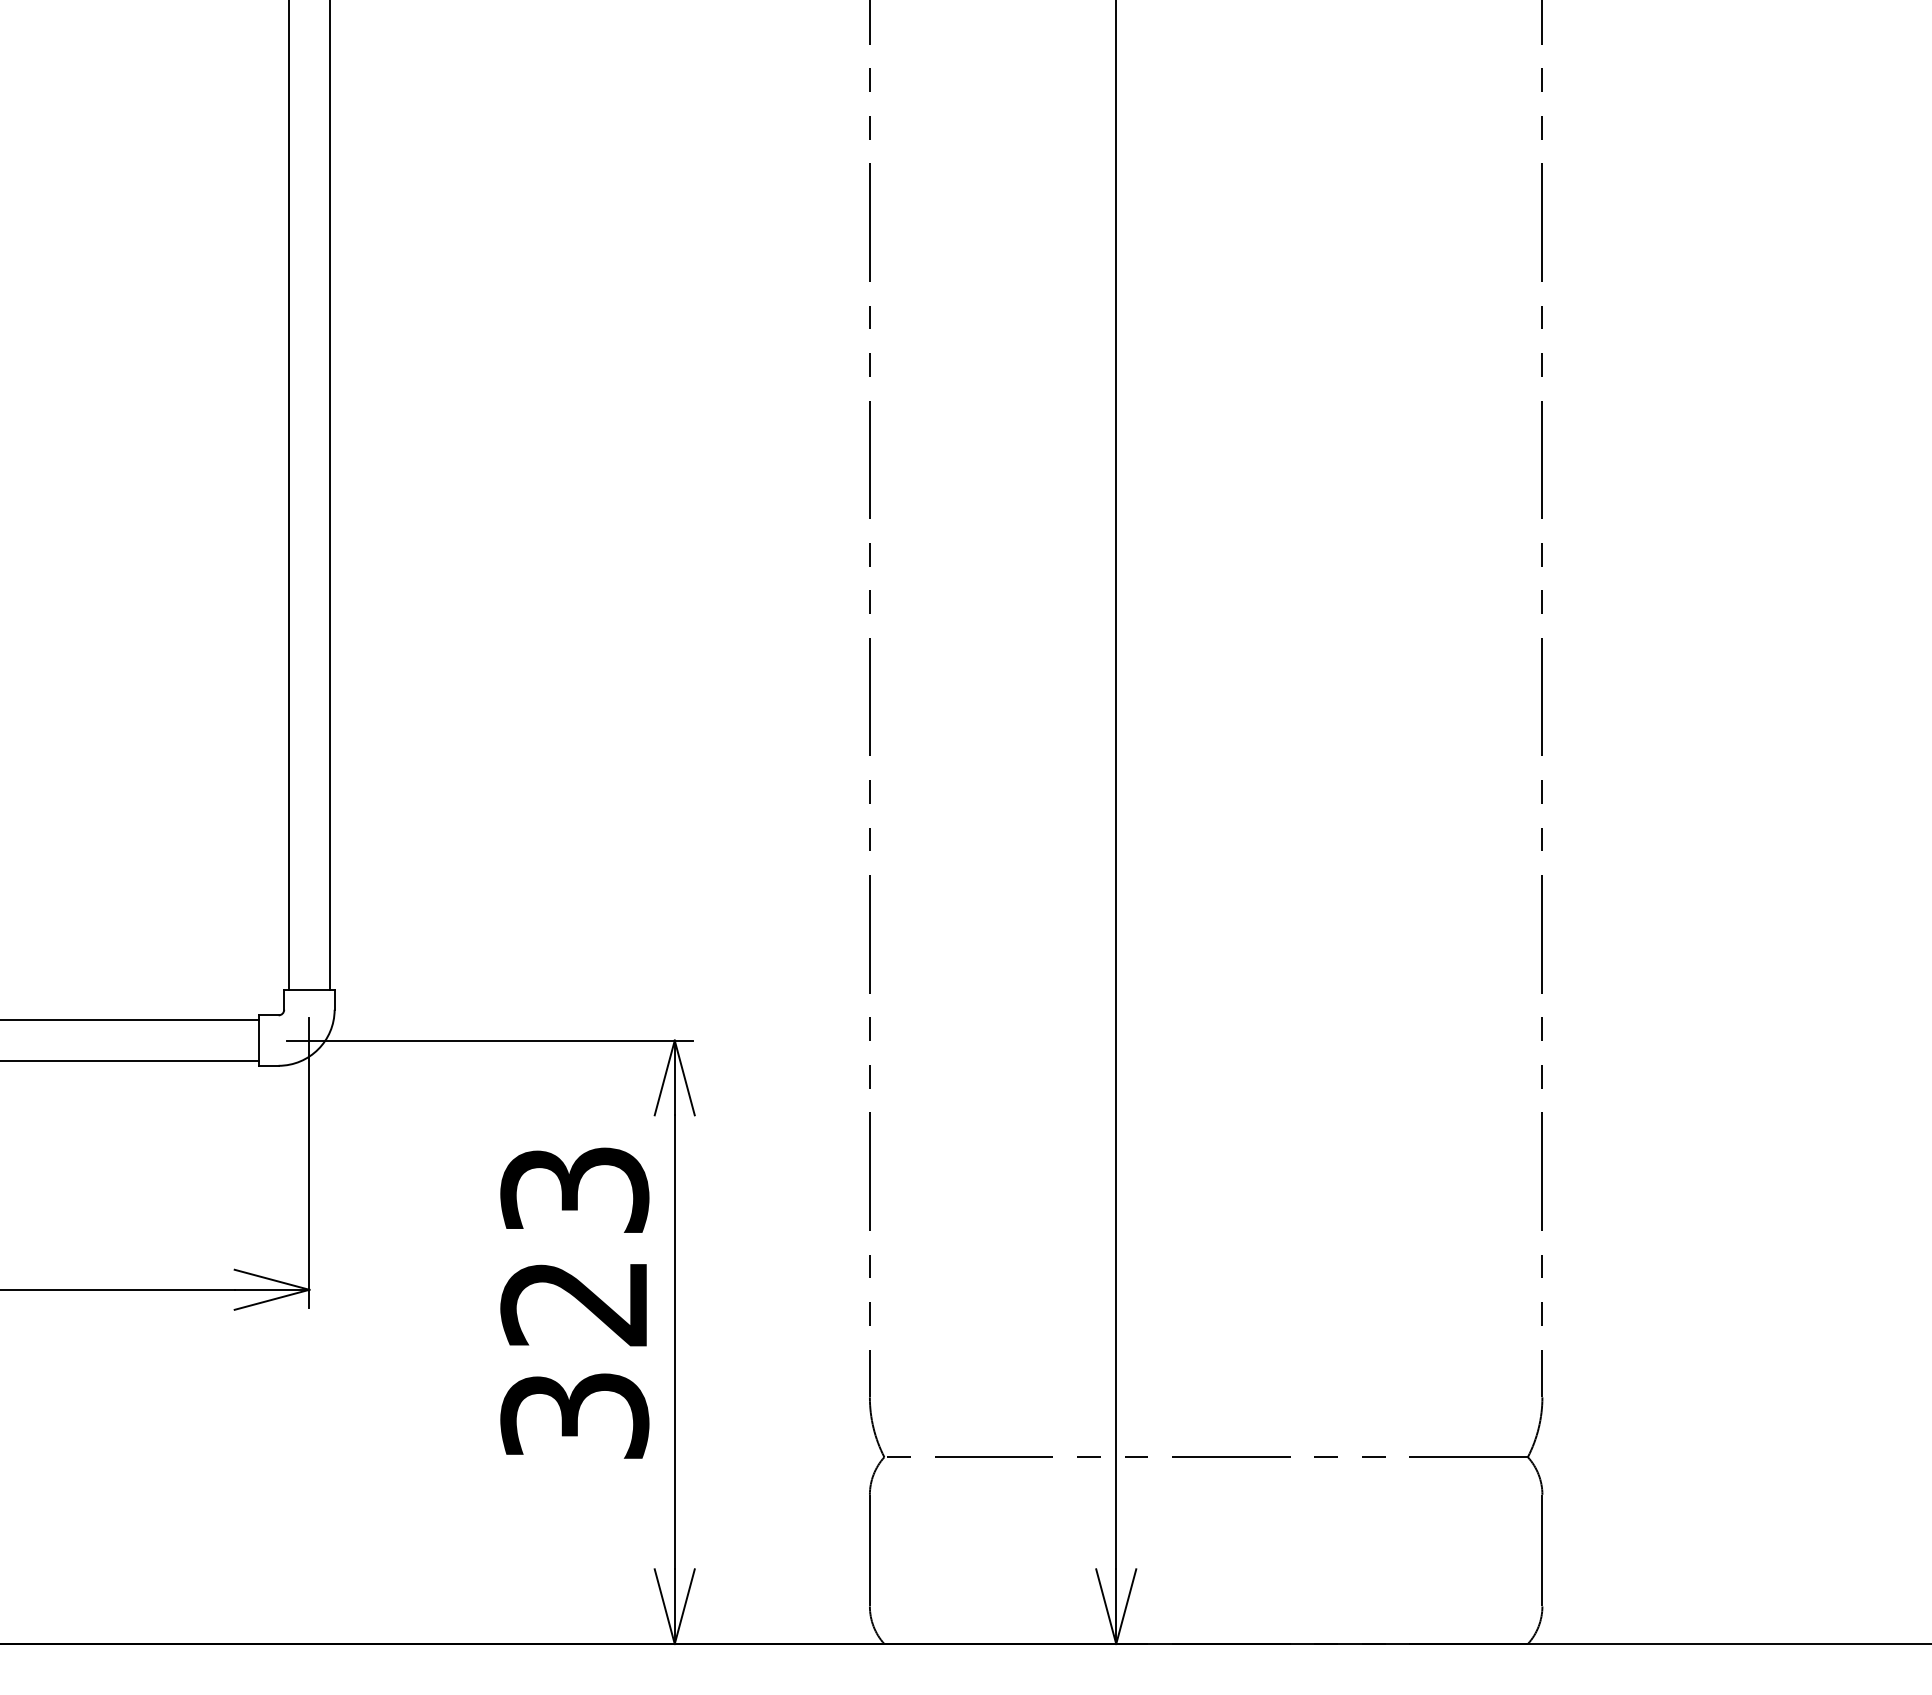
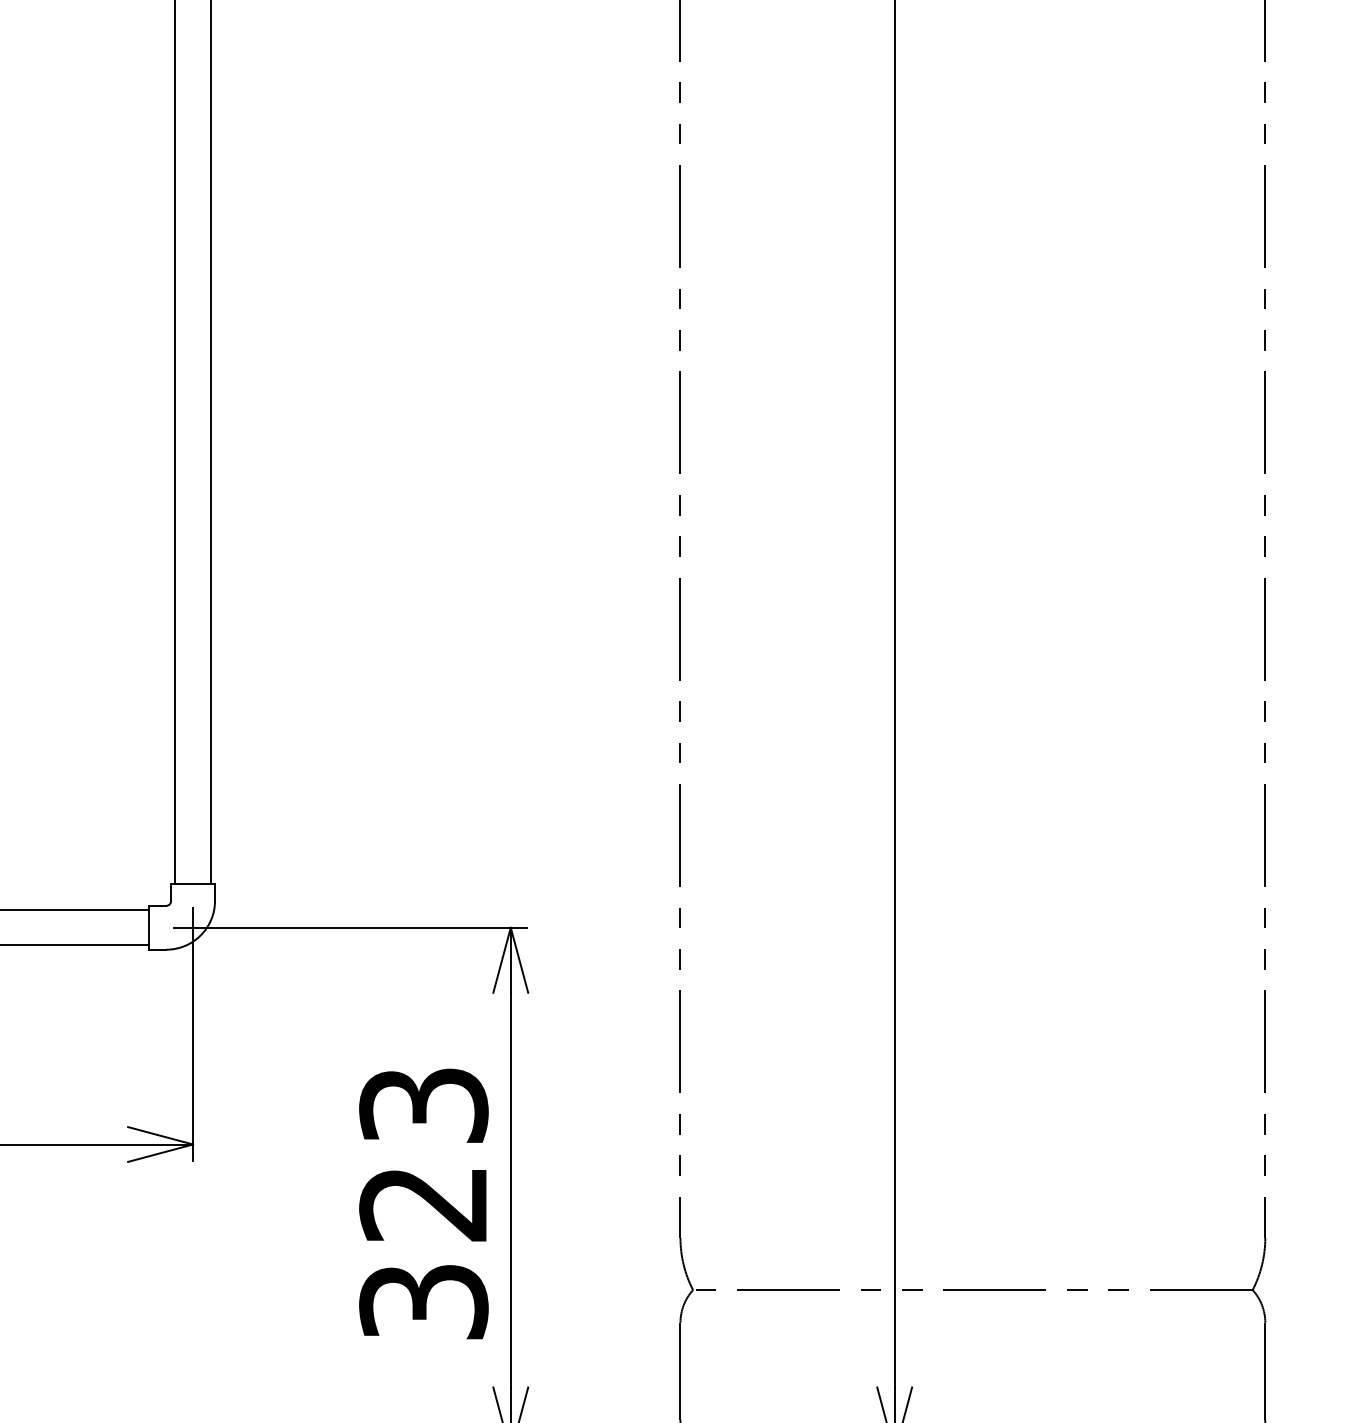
text: (574, 1302) -> (423, 1203), moved

